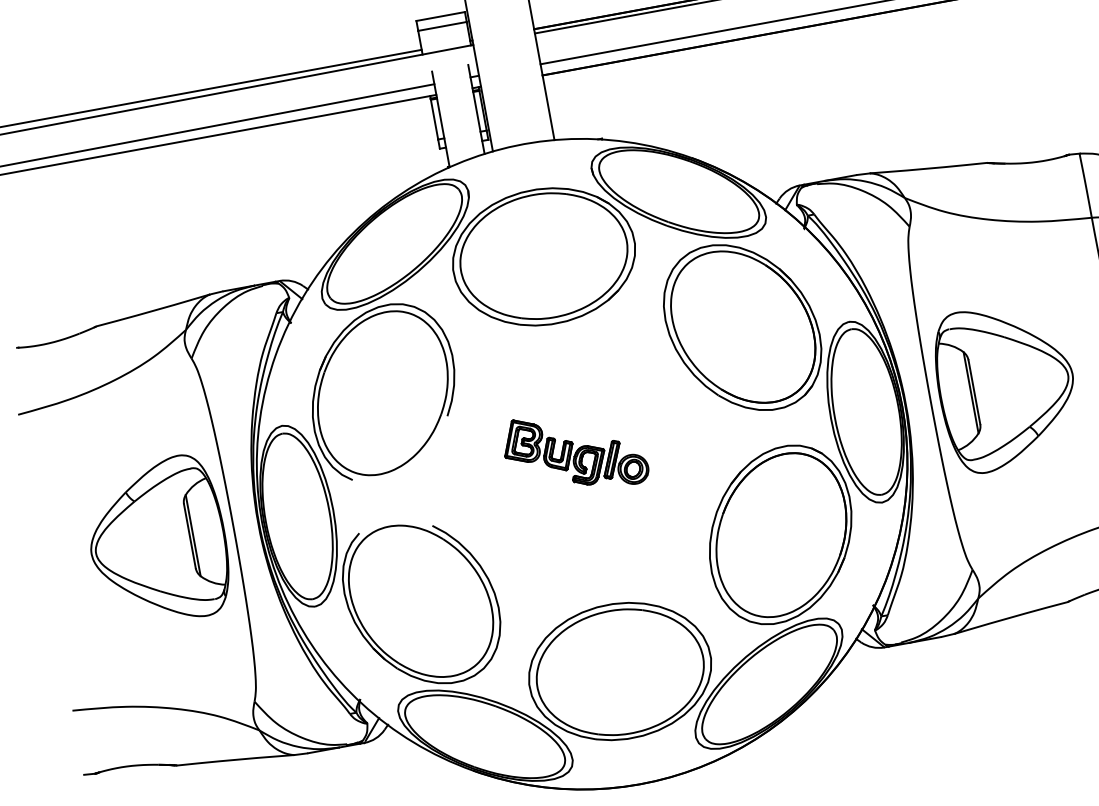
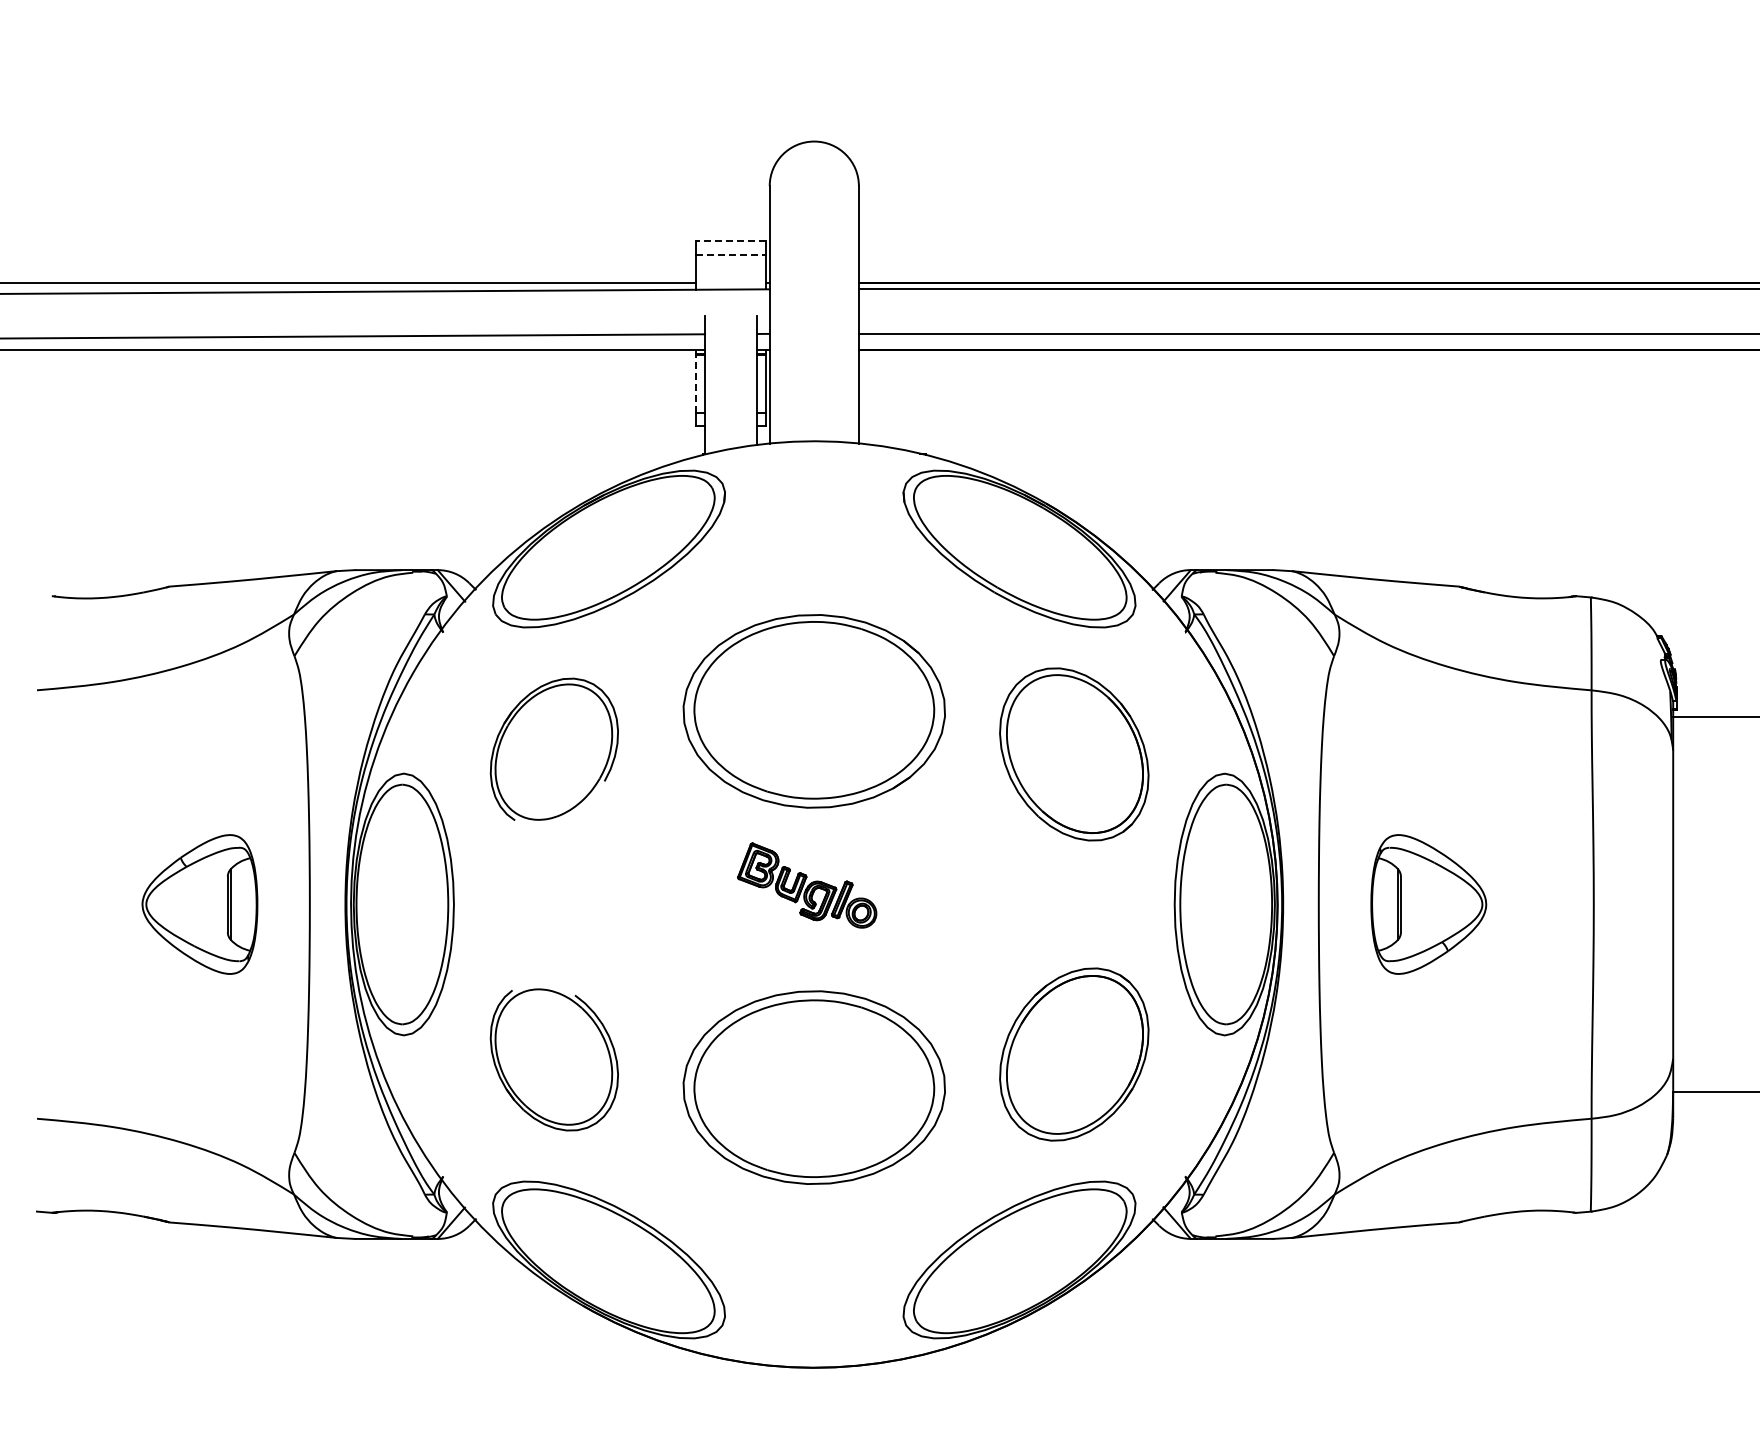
line: (440, 16) -> (730, 241), solid -> dashed
line: (442, 26) -> (731, 255), solid -> dashed
line: (434, 119) -> (696, 383), solid -> dashed
part: (543, 257) -> (813, 711), moved
part: (742, 327) -> (1074, 754), size x0.7
part: (1006, 386) -> (1428, 904), size x0.6
part: (383, 390) -> (554, 749), size x0.6
part: (574, 452) -> (806, 885), size x0.7
part: (780, 534) -> (1074, 1054), size x0.7
part: (157, 542) -> (199, 904), size x0.6
part: (422, 604) -> (554, 1059), size x0.6
part: (619, 671) -> (813, 1087), moved

